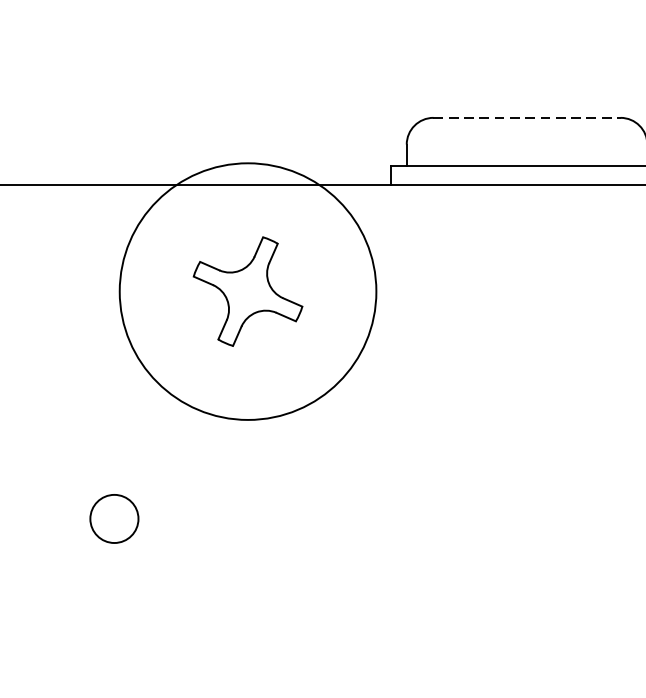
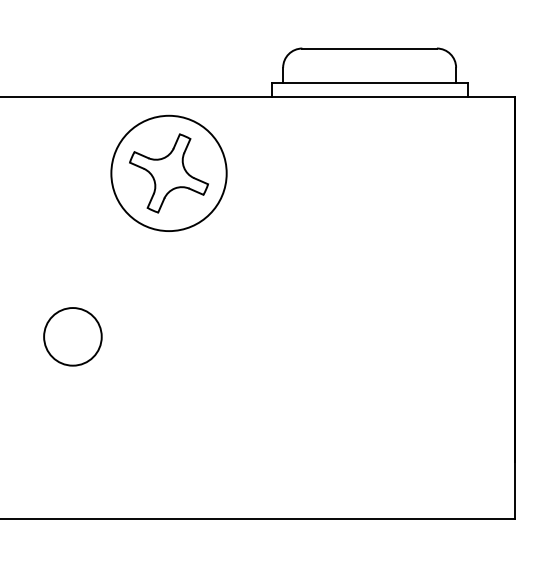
line: (528, 117) -> (370, 48), dashed -> solid
circle: (247, 291) -> (168, 173), size x0.62
circle: (113, 518) -> (72, 336), size x1.67

